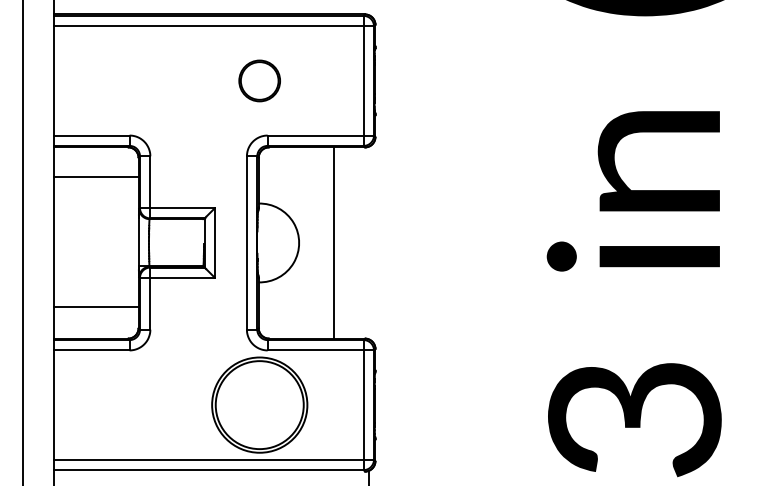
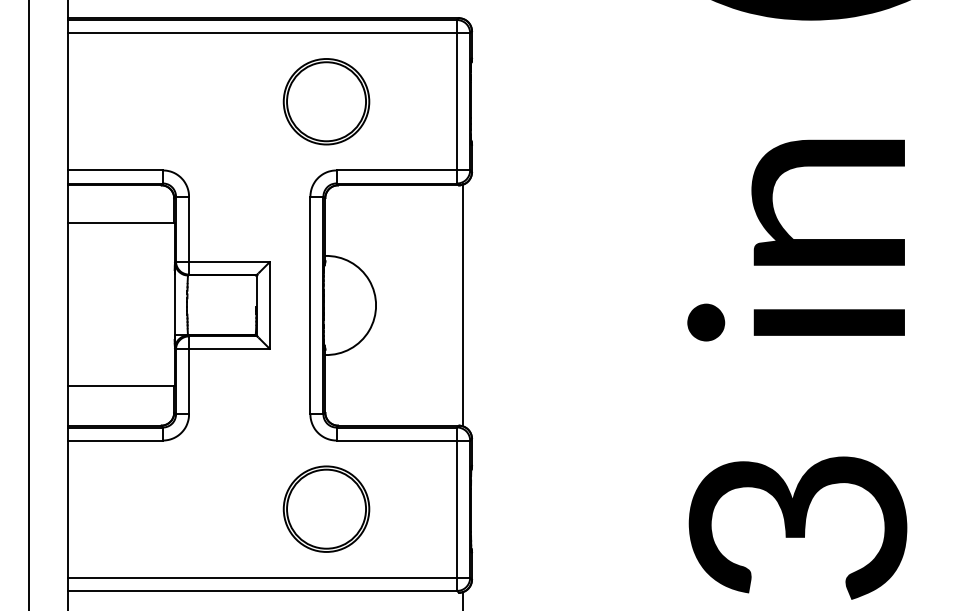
part: (259, 80) -> (326, 101), size x1.67
line: (334, 243) -> (463, 305), moved
part: (259, 404) -> (326, 508), size x0.71

